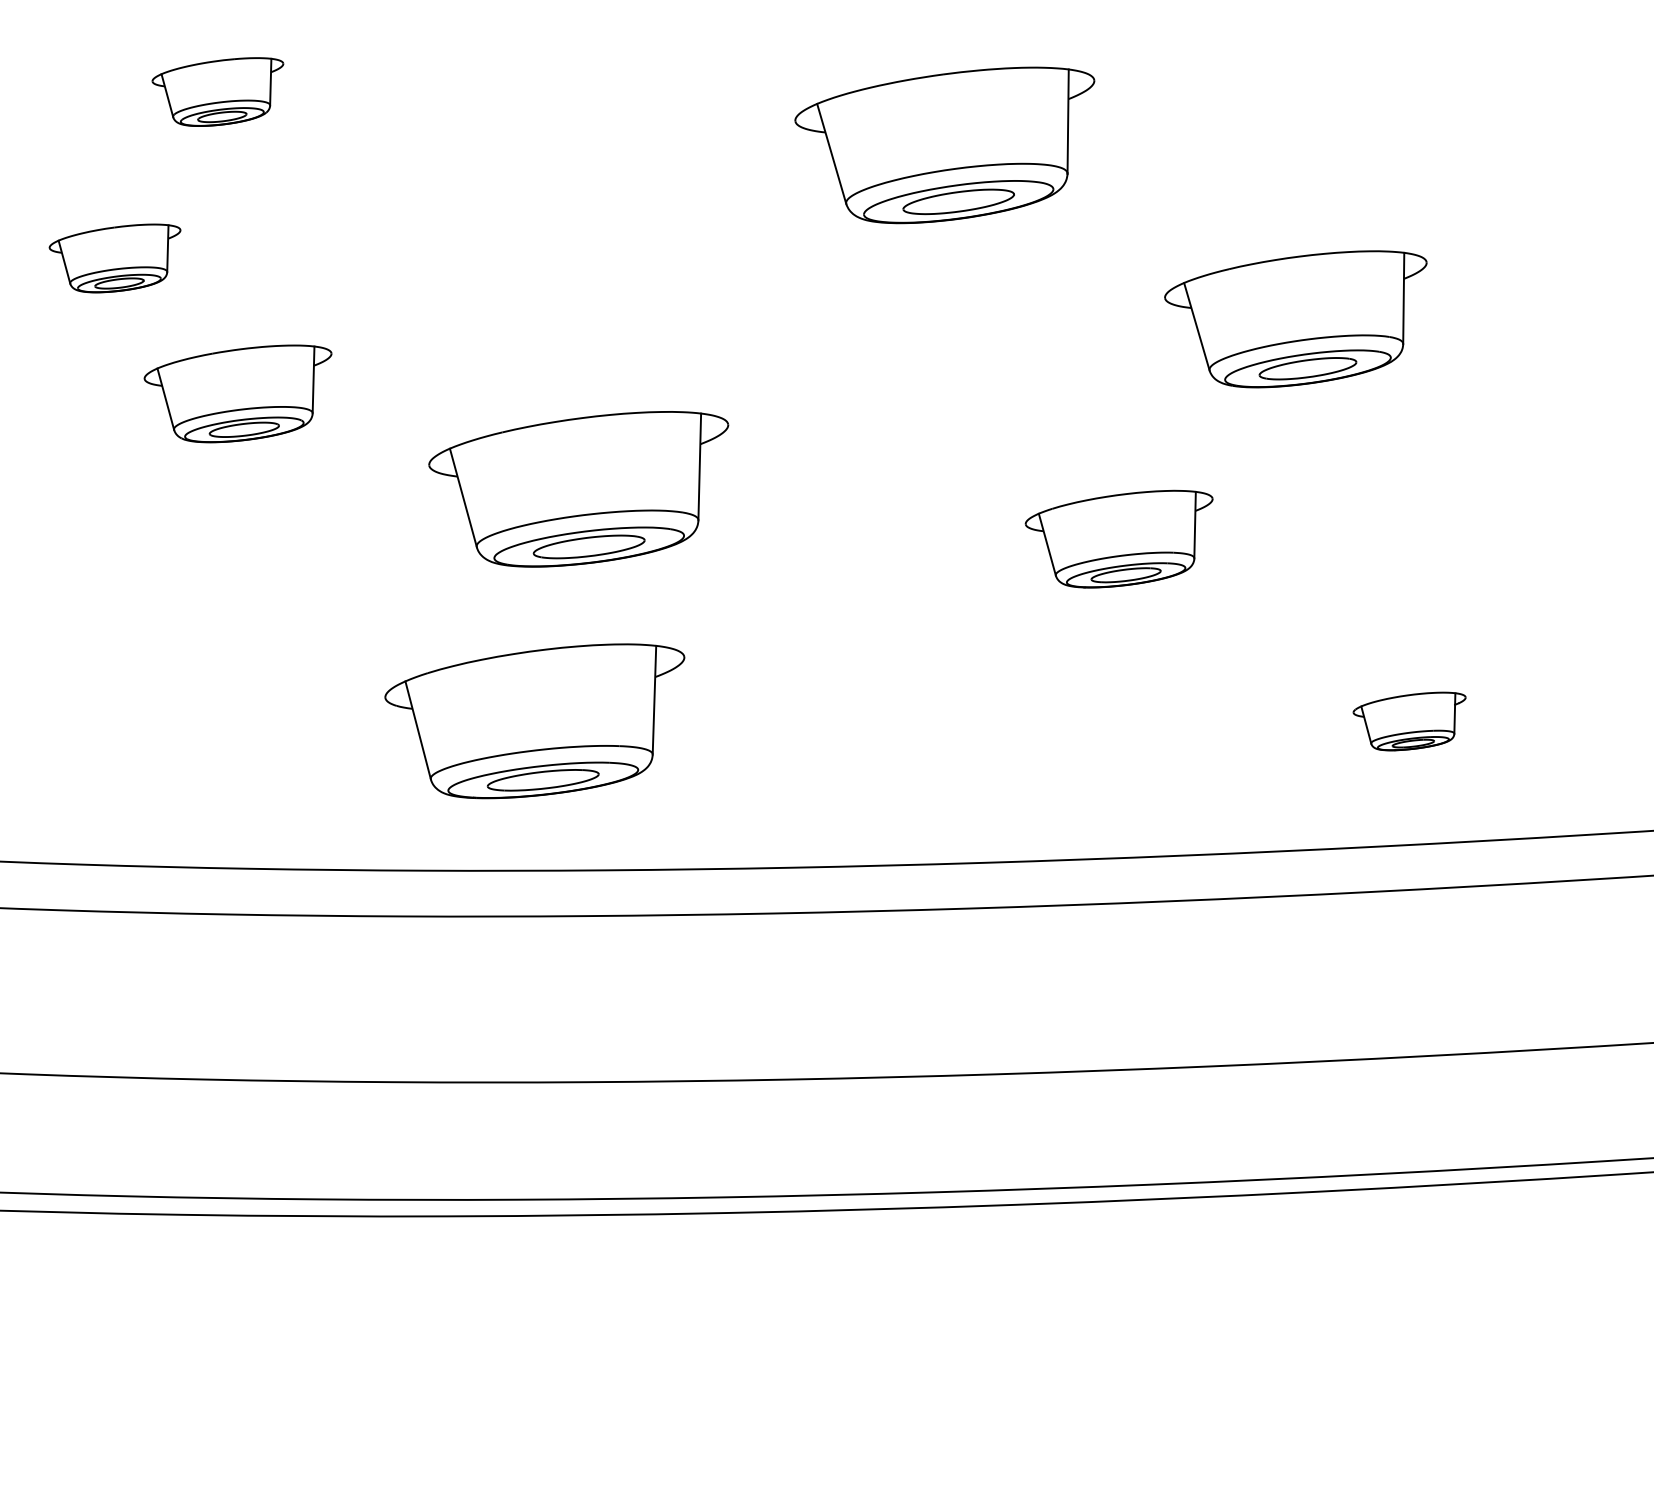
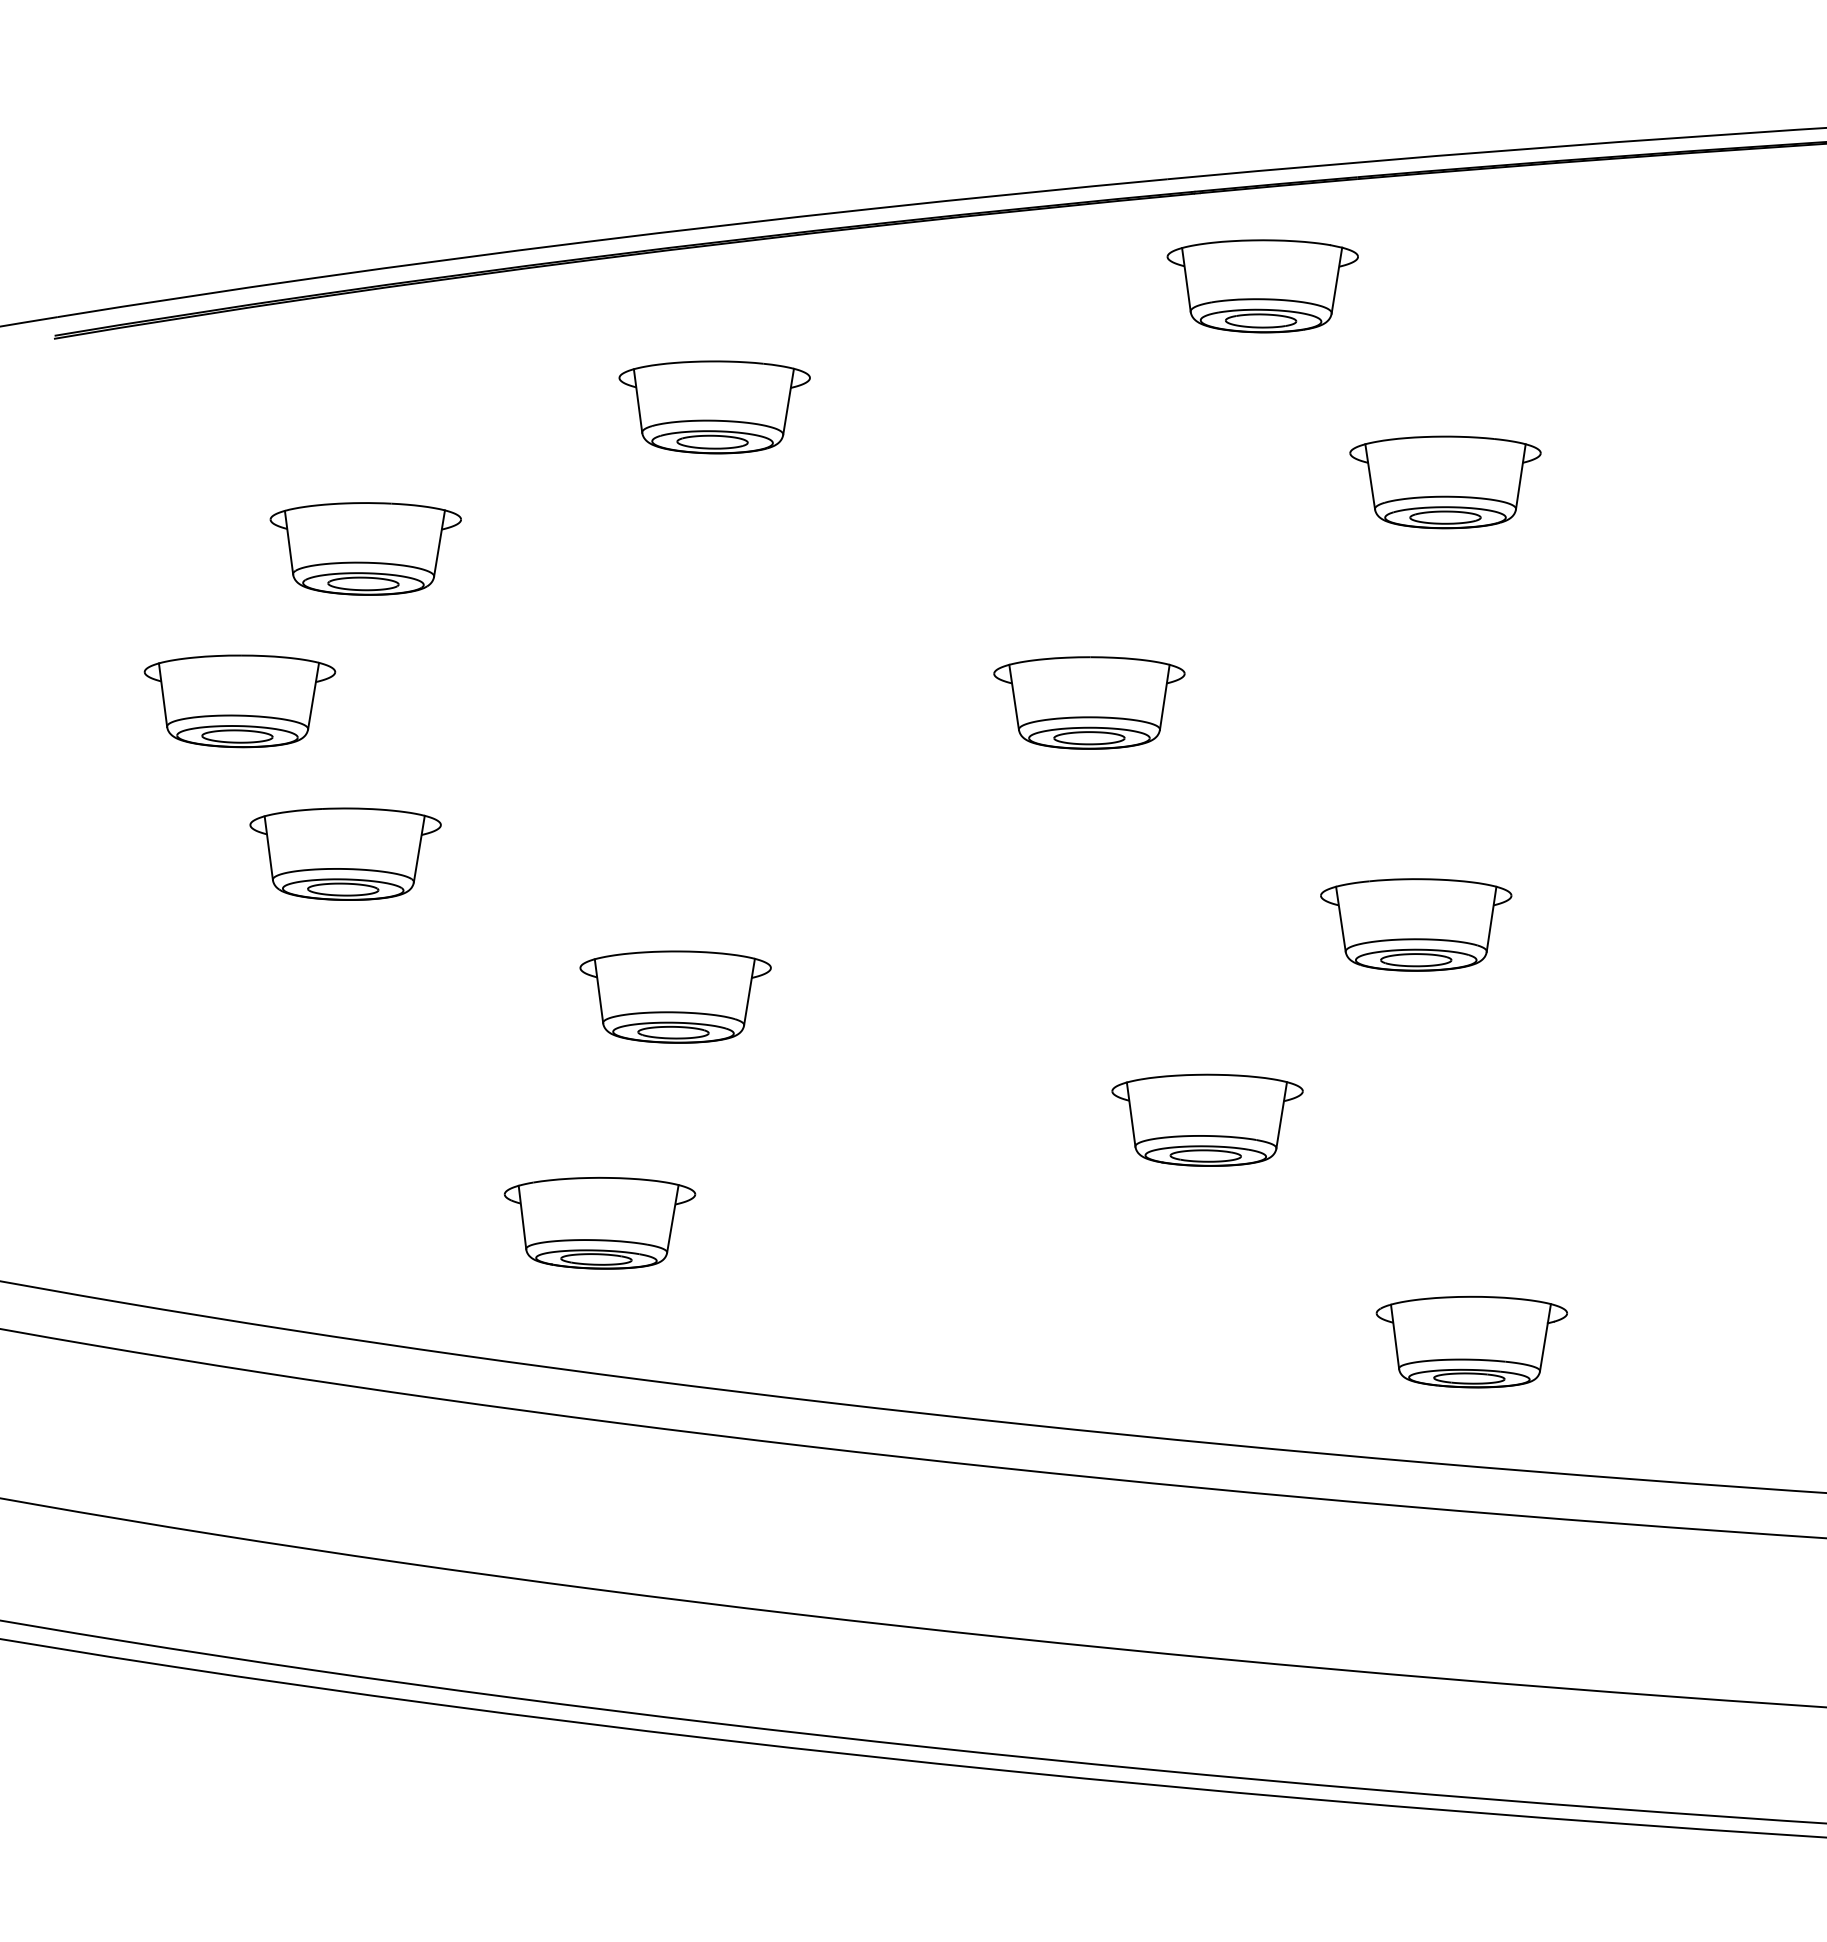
part: (220, 92) -> (365, 548), size x1.43
part: (951, 146) -> (1089, 702), size x0.62
part: (117, 259) -> (239, 701), size x1.43
part: (1301, 319) -> (1416, 924), size x0.71
part: (584, 490) -> (675, 996), size x0.62
part: (540, 721) -> (599, 1222), size x0.62
part: (1411, 721) -> (1471, 1341), size x1.67

